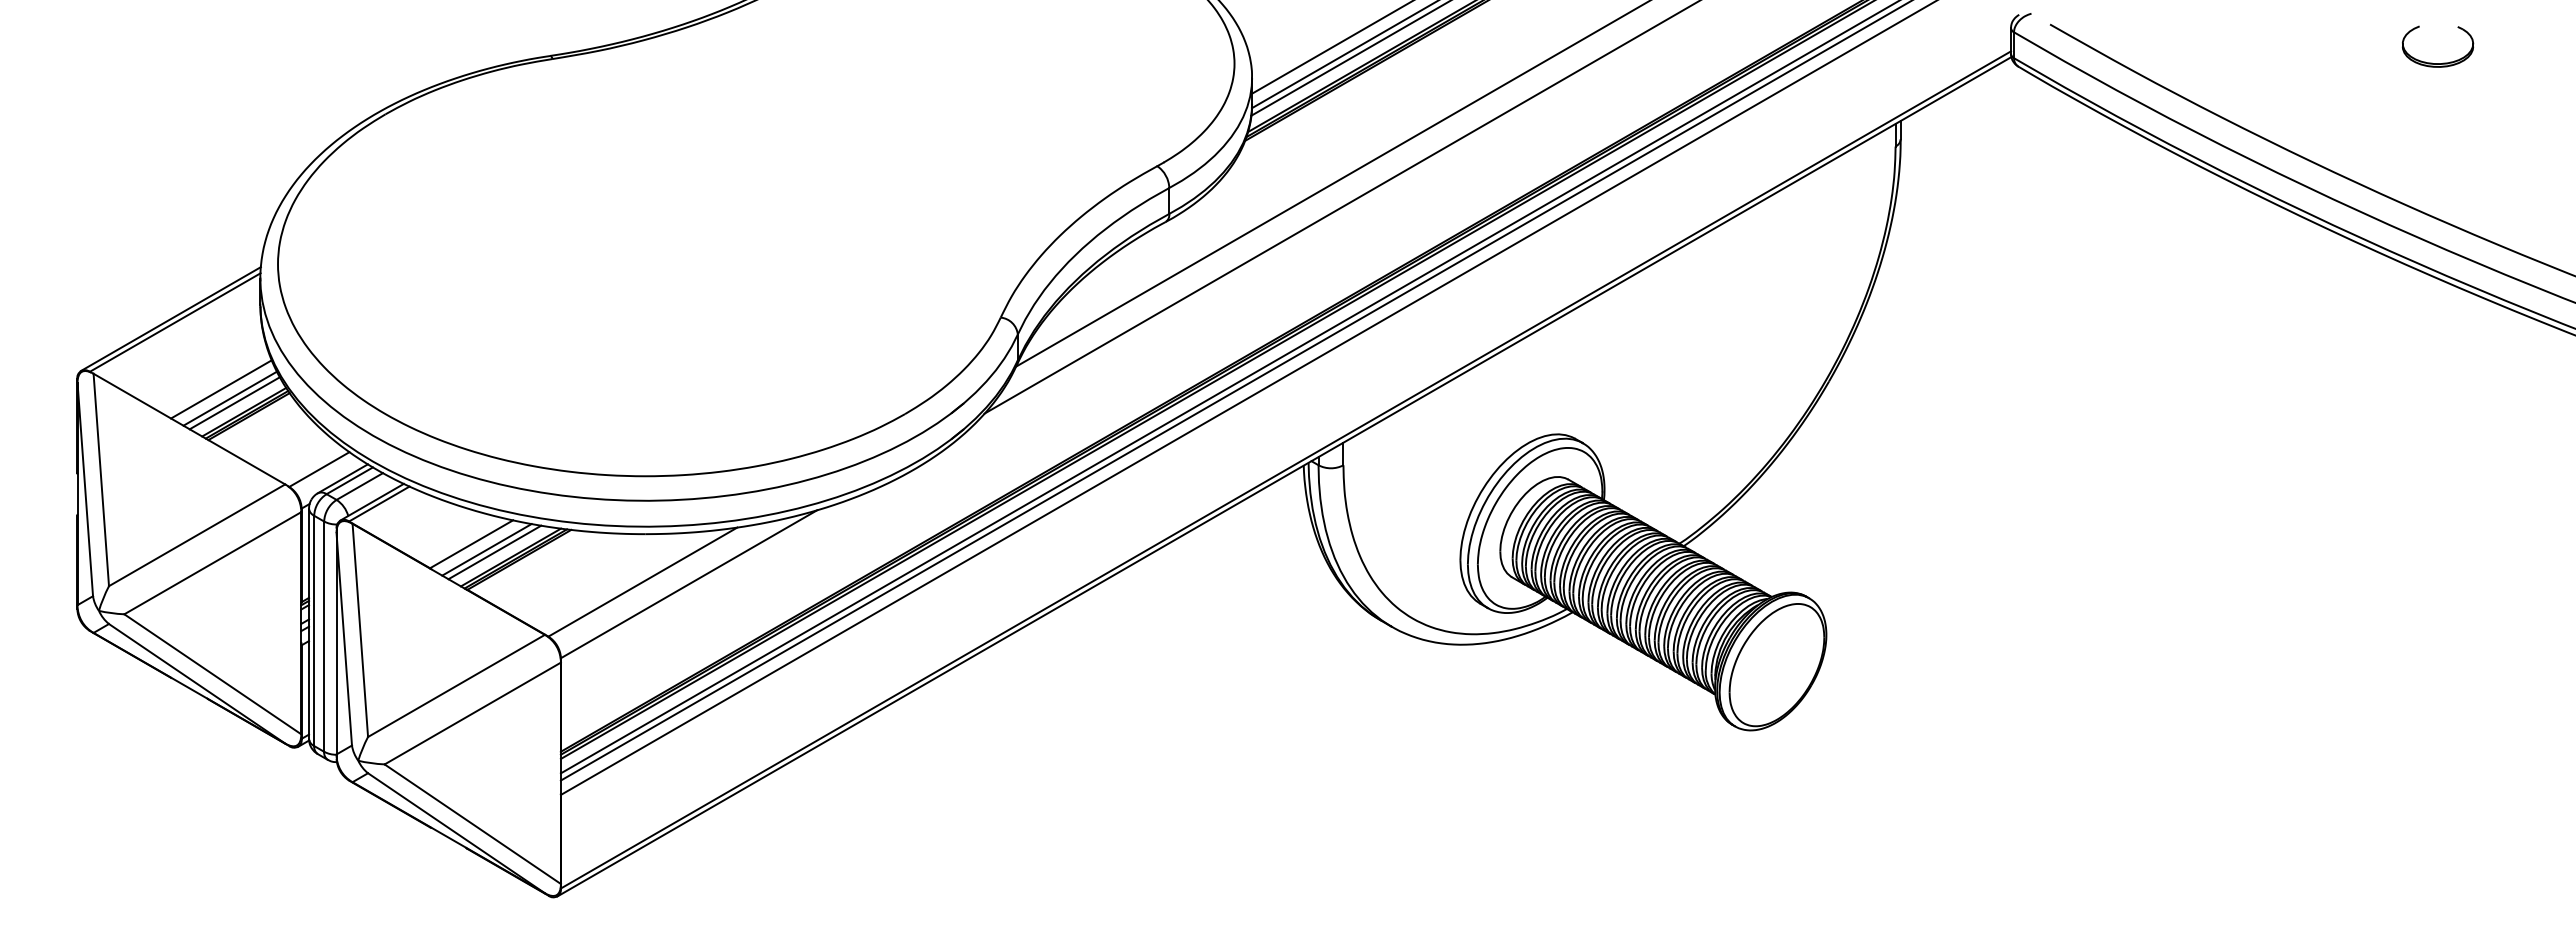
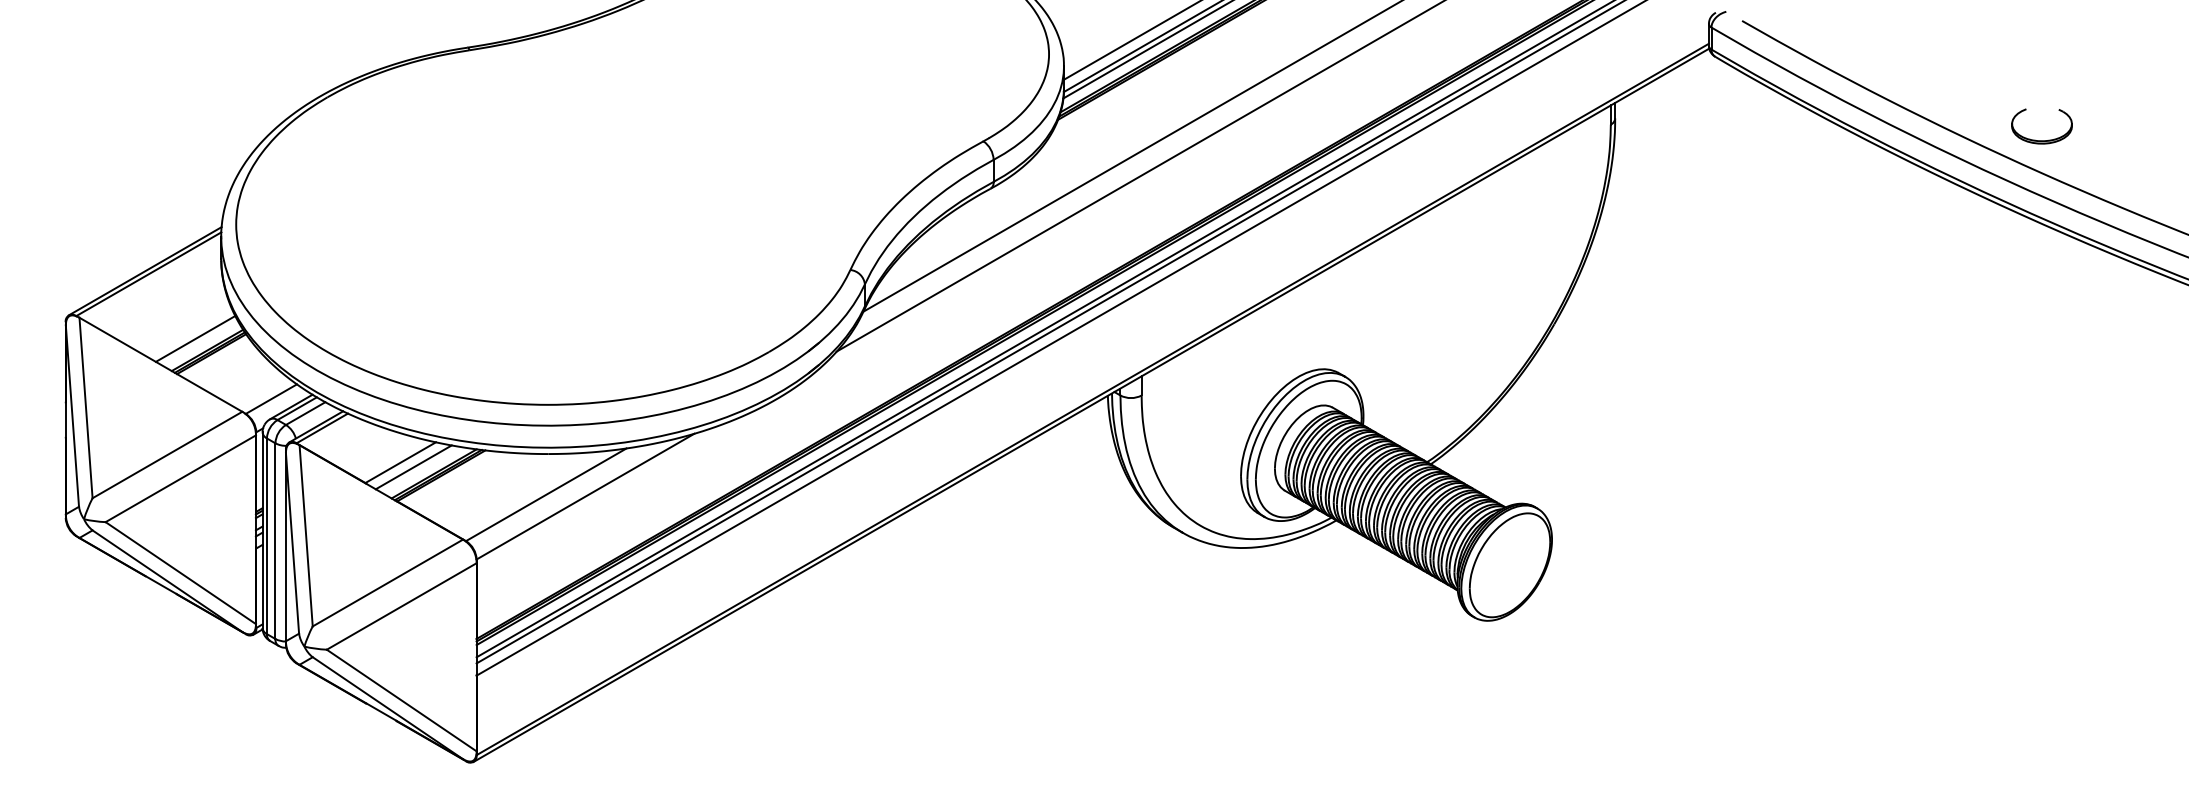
part: (2443, 62) -> (2046, 139), moved
line: (221, 389) -> (188, 331), removed
line: (234, 403) -> (199, 343), removed
line: (494, 552) -> (420, 469), removed

